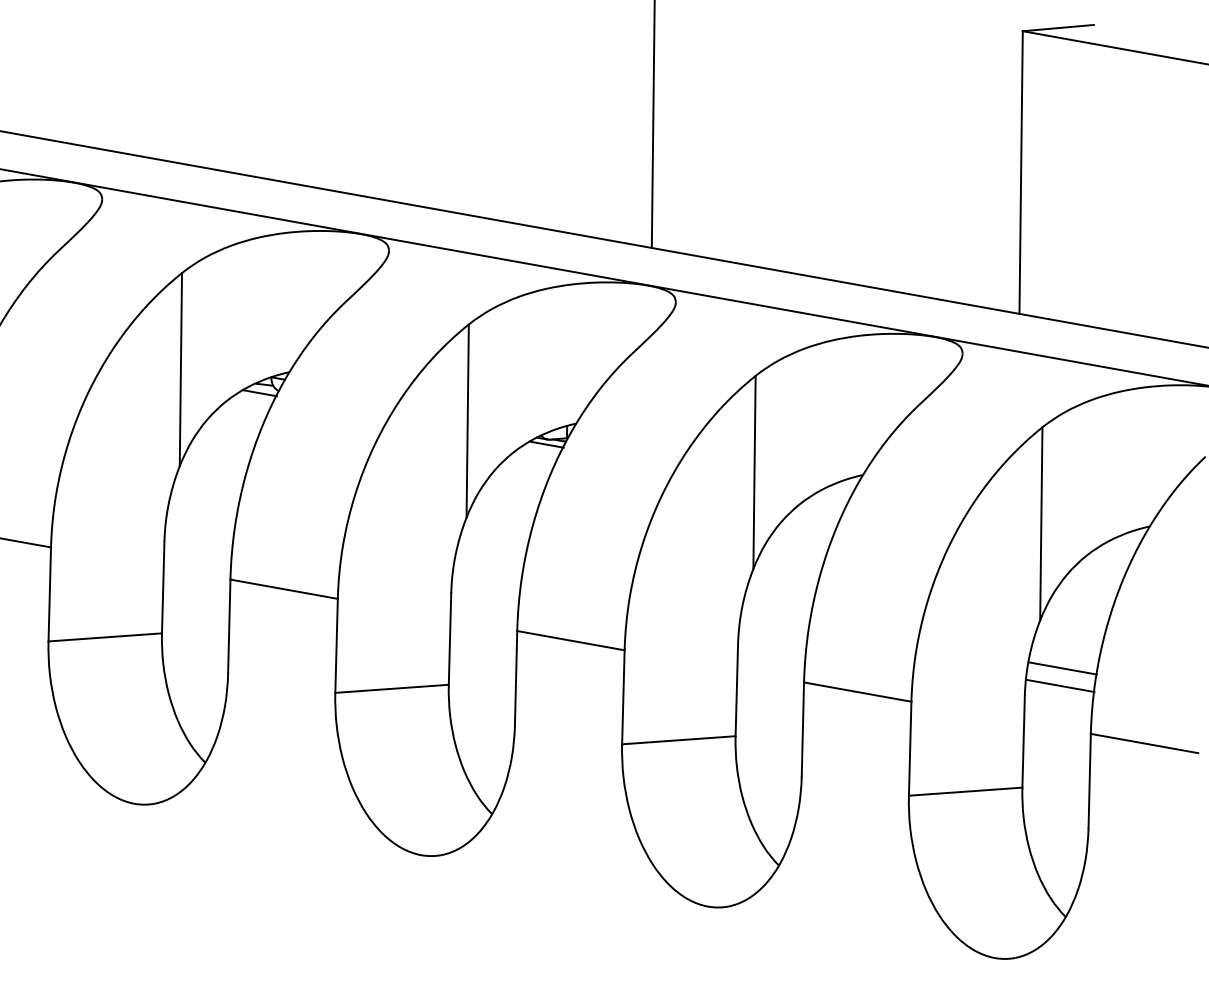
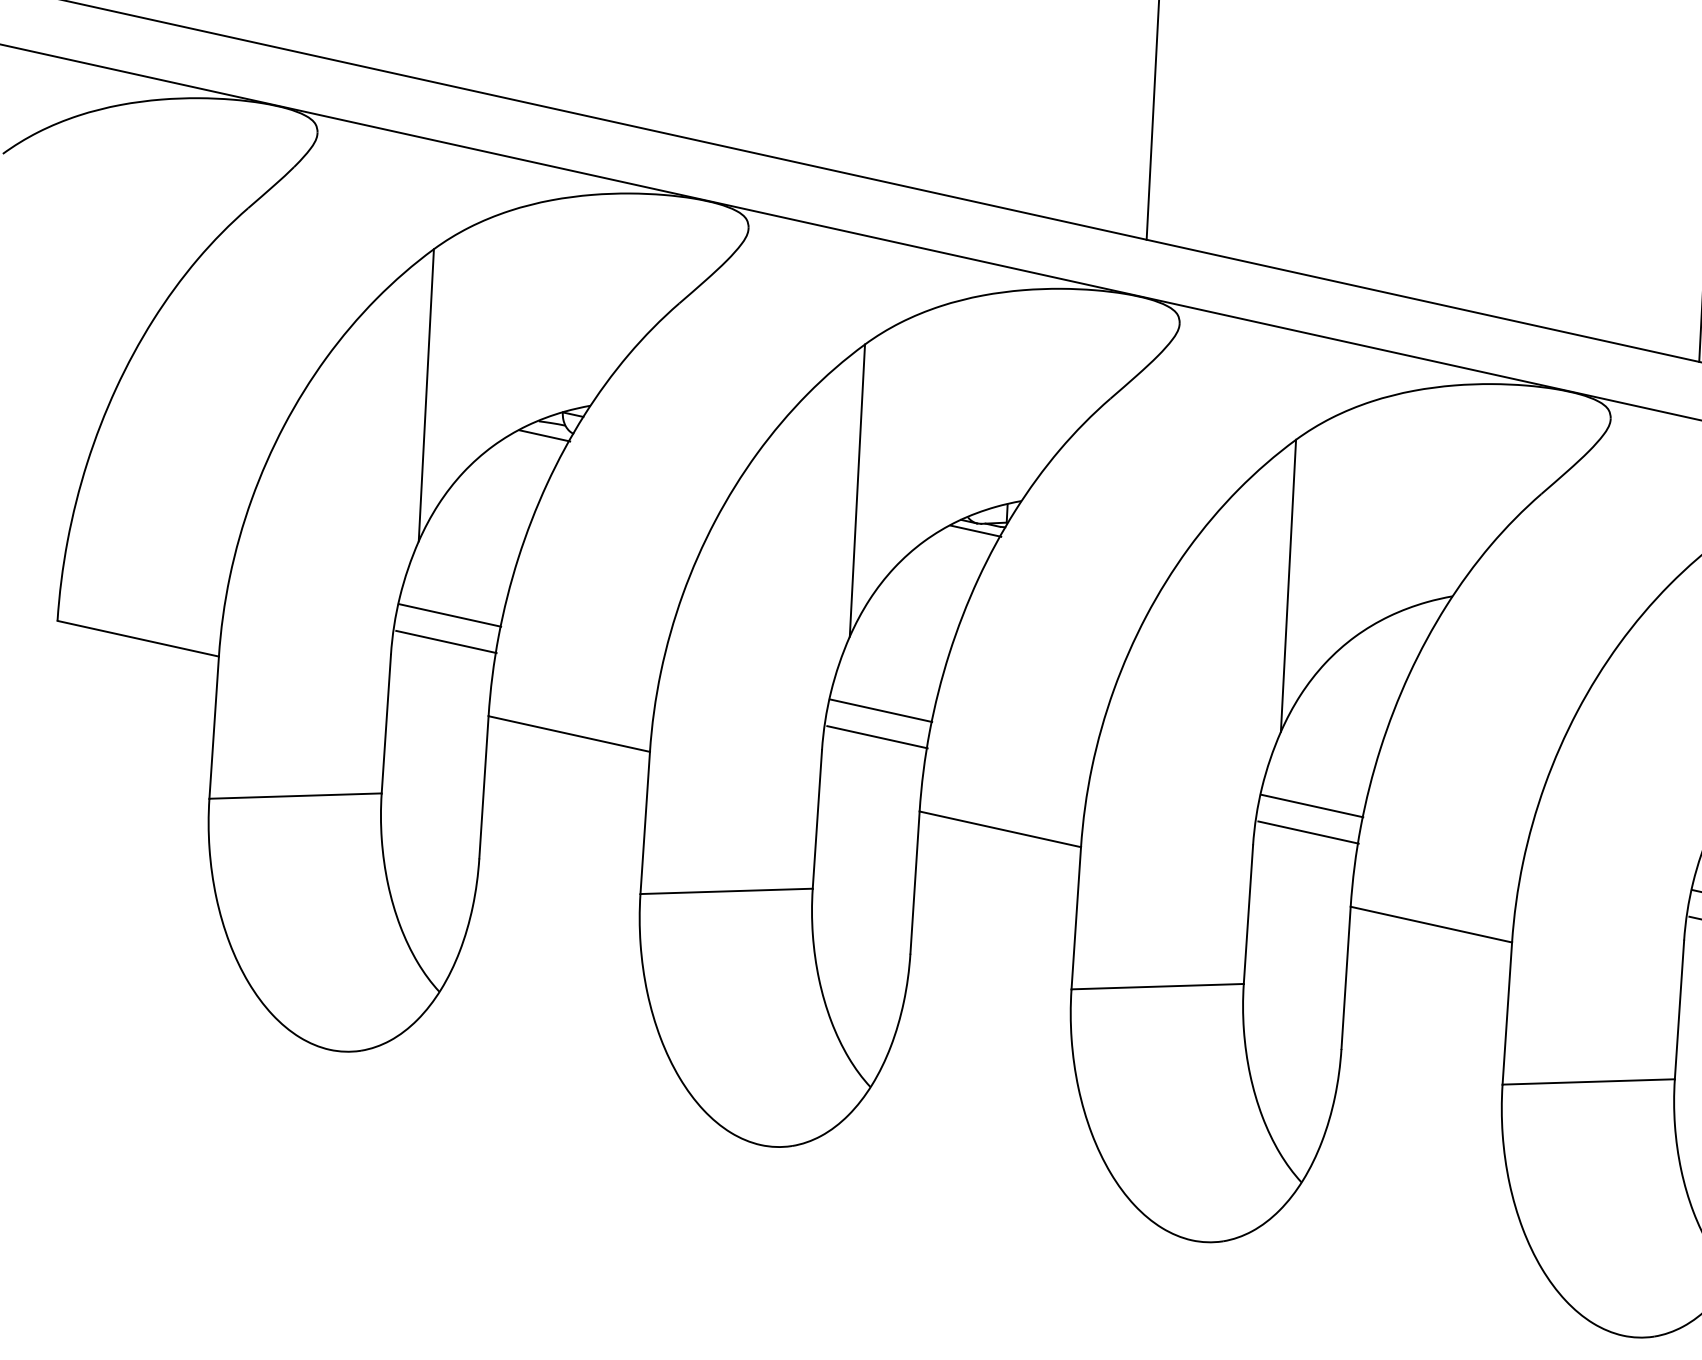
line: (202, 514) -> (450, 615), added
line: (200, 531) -> (446, 641), added
line: (489, 565) -> (881, 710), added
line: (487, 583) -> (877, 737), added
line: (775, 616) -> (1311, 805), added
line: (773, 634) -> (1307, 832), added

